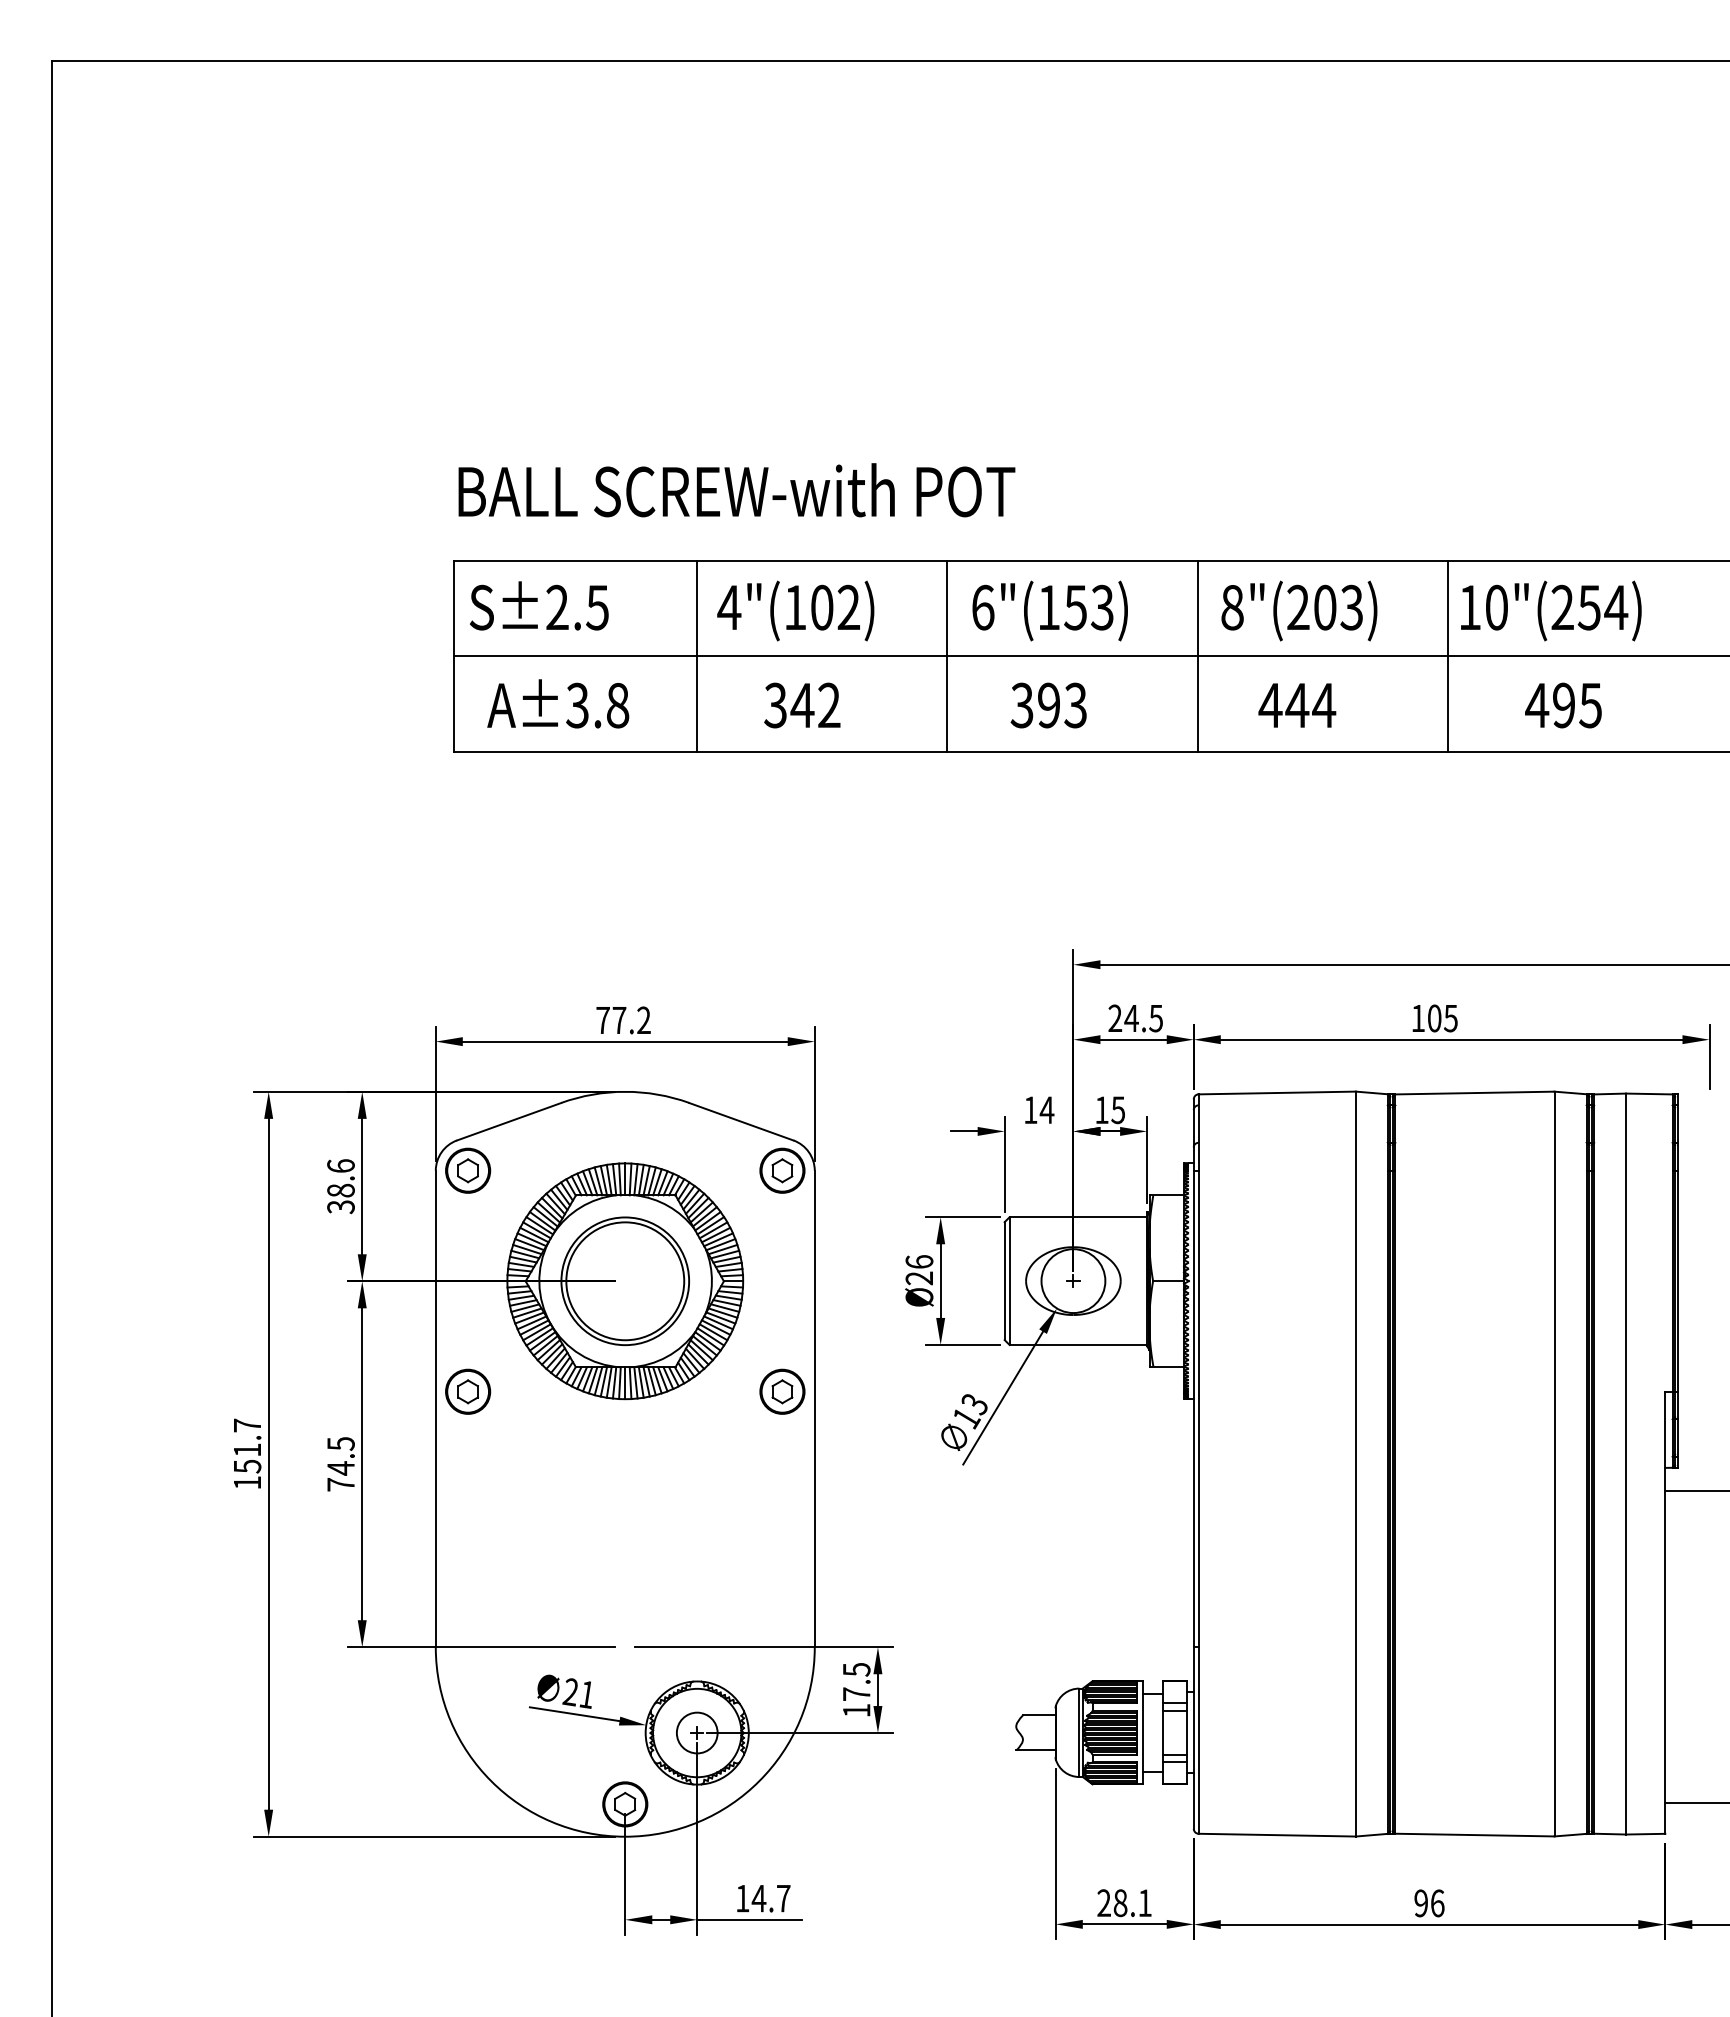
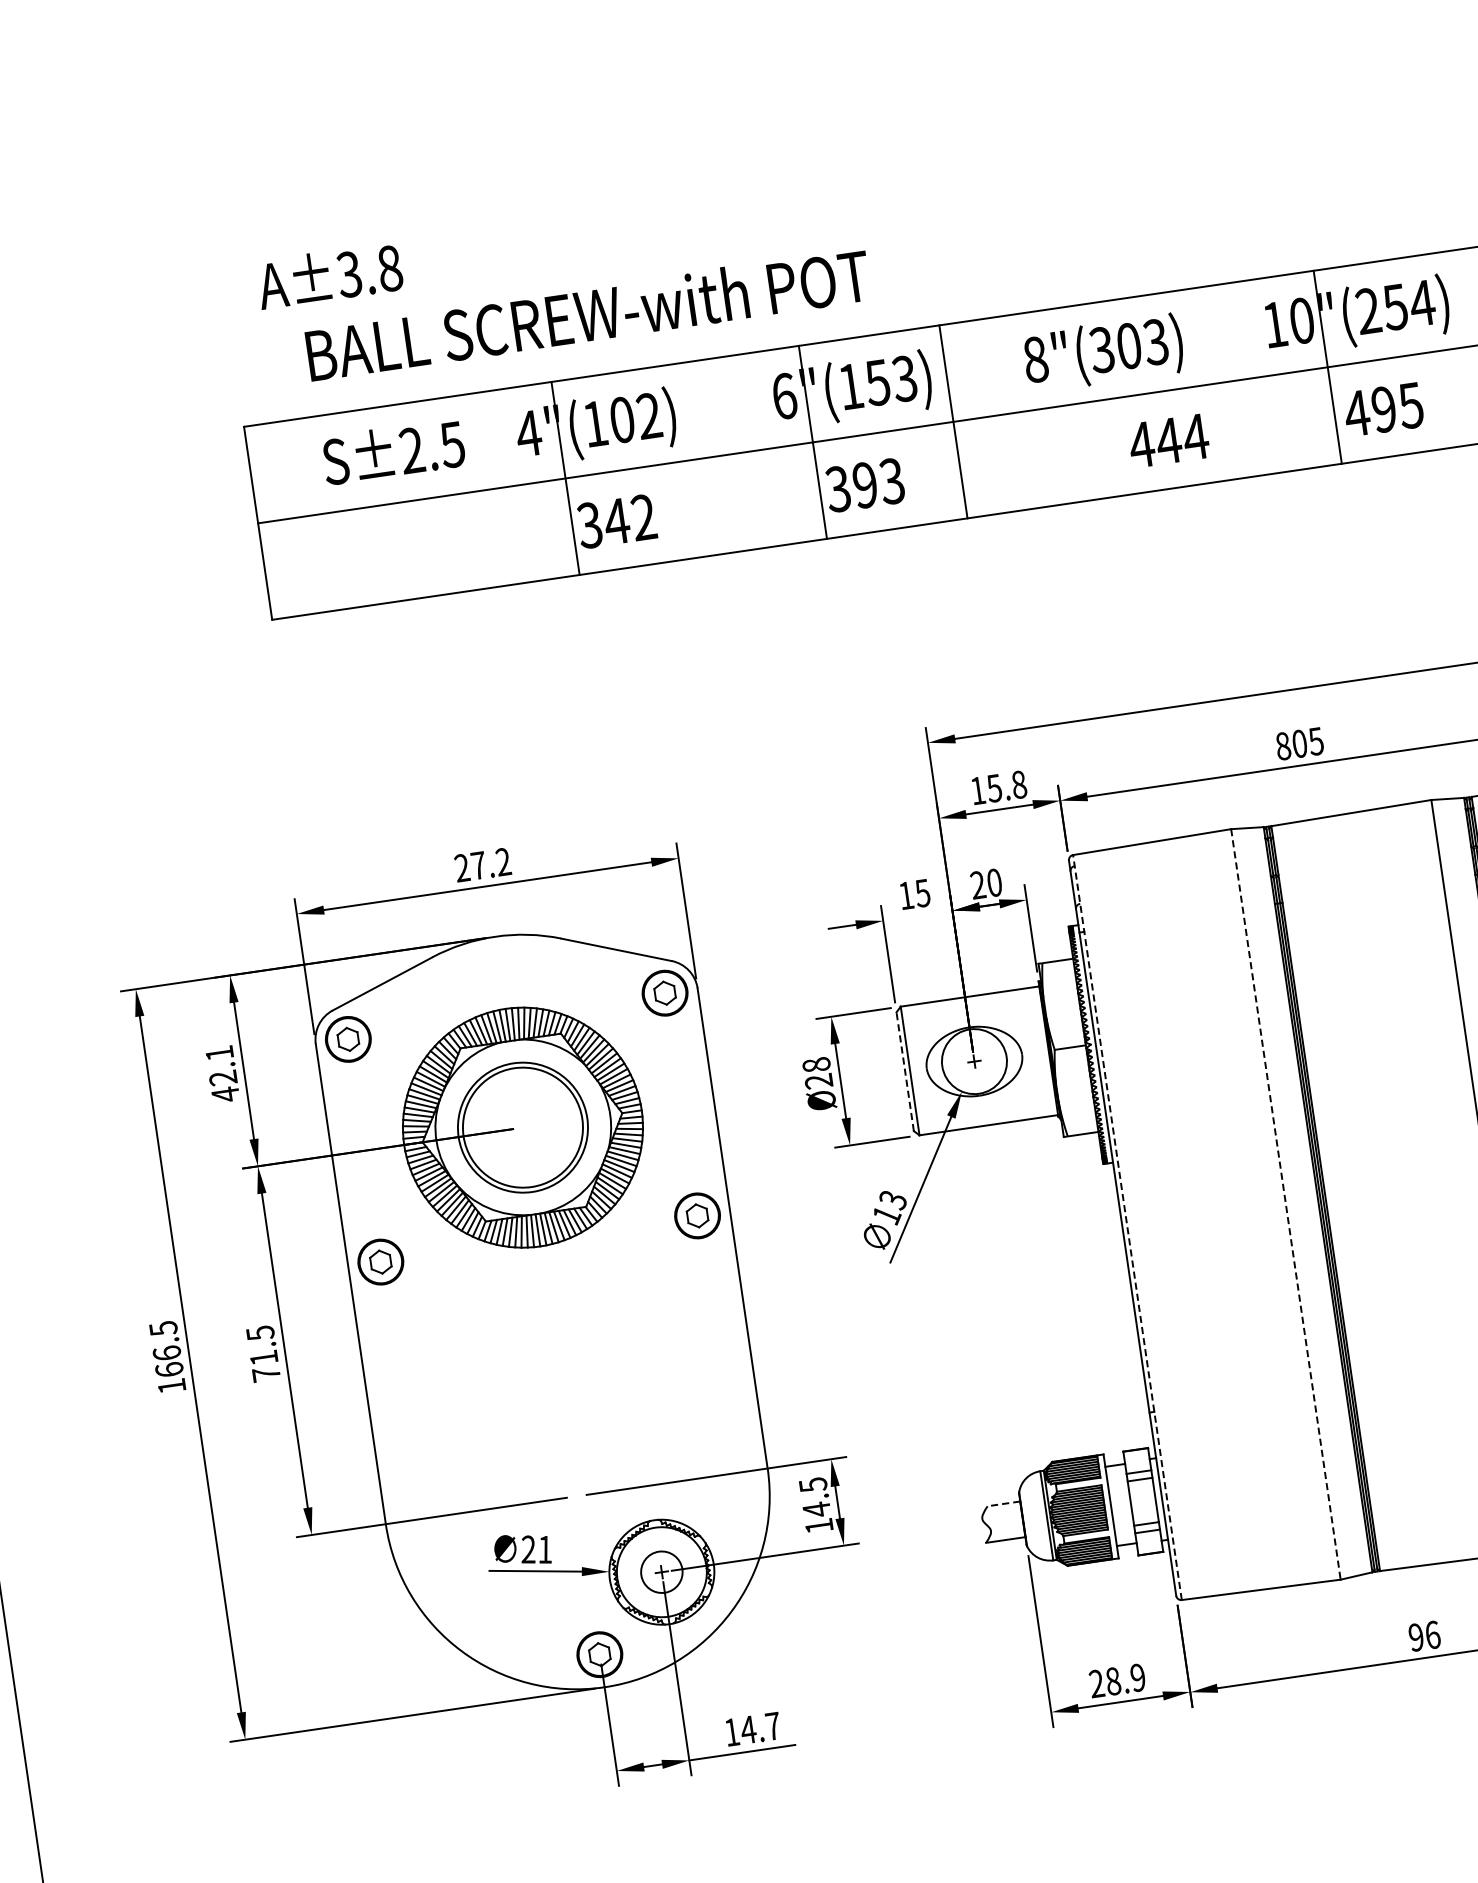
text: (736, 490) -> (587, 314), moved
text: (539, 605) -> (393, 451), moved
text: (1297, 607) -> (1101, 349), 8"(203) -> 8"(303)
line: (696, 656) -> (565, 478), moved
line: (947, 656) -> (813, 442), moved
line: (1197, 656) -> (953, 421), moved
line: (1448, 656) -> (1328, 367), moved
text: (558, 703) -> (329, 275), moved
text: (1297, 705) -> (1169, 440), moved
text: (1135, 1018) -> (998, 787), 24.5 -> 15.8
text: (1418, 1018) -> (1283, 746), 105 -> 805
text: (602, 1019) -> (461, 867), 77.2 -> 27.2
text: (1110, 1109) -> (986, 883), 15 -> 20
text: (1046, 1110) -> (922, 893), 14 -> 15
text: (340, 1186) -> (222, 1074), 38.6 -> 42.1
text: (919, 1261) -> (816, 1064), Ø26 -> Ø28
line: (1004, 1281) -> (905, 1072), solid -> dashed
text: (247, 1445) -> (166, 1348), 151.7 -> 166.5
line: (1198, 1464) -> (1127, 1227), solid -> dashed
line: (1355, 1464) -> (1285, 1204), solid -> dashed
text: (340, 1468) -> (263, 1358), 74.5 -> 71.5
text: (856, 1694) -> (816, 1509), 17.5 -> 14.5
line: (1038, 1715) -> (1003, 1504), solid -> dashed
text: (1144, 1903) -> (1137, 1678), 28.1 -> 28.9

